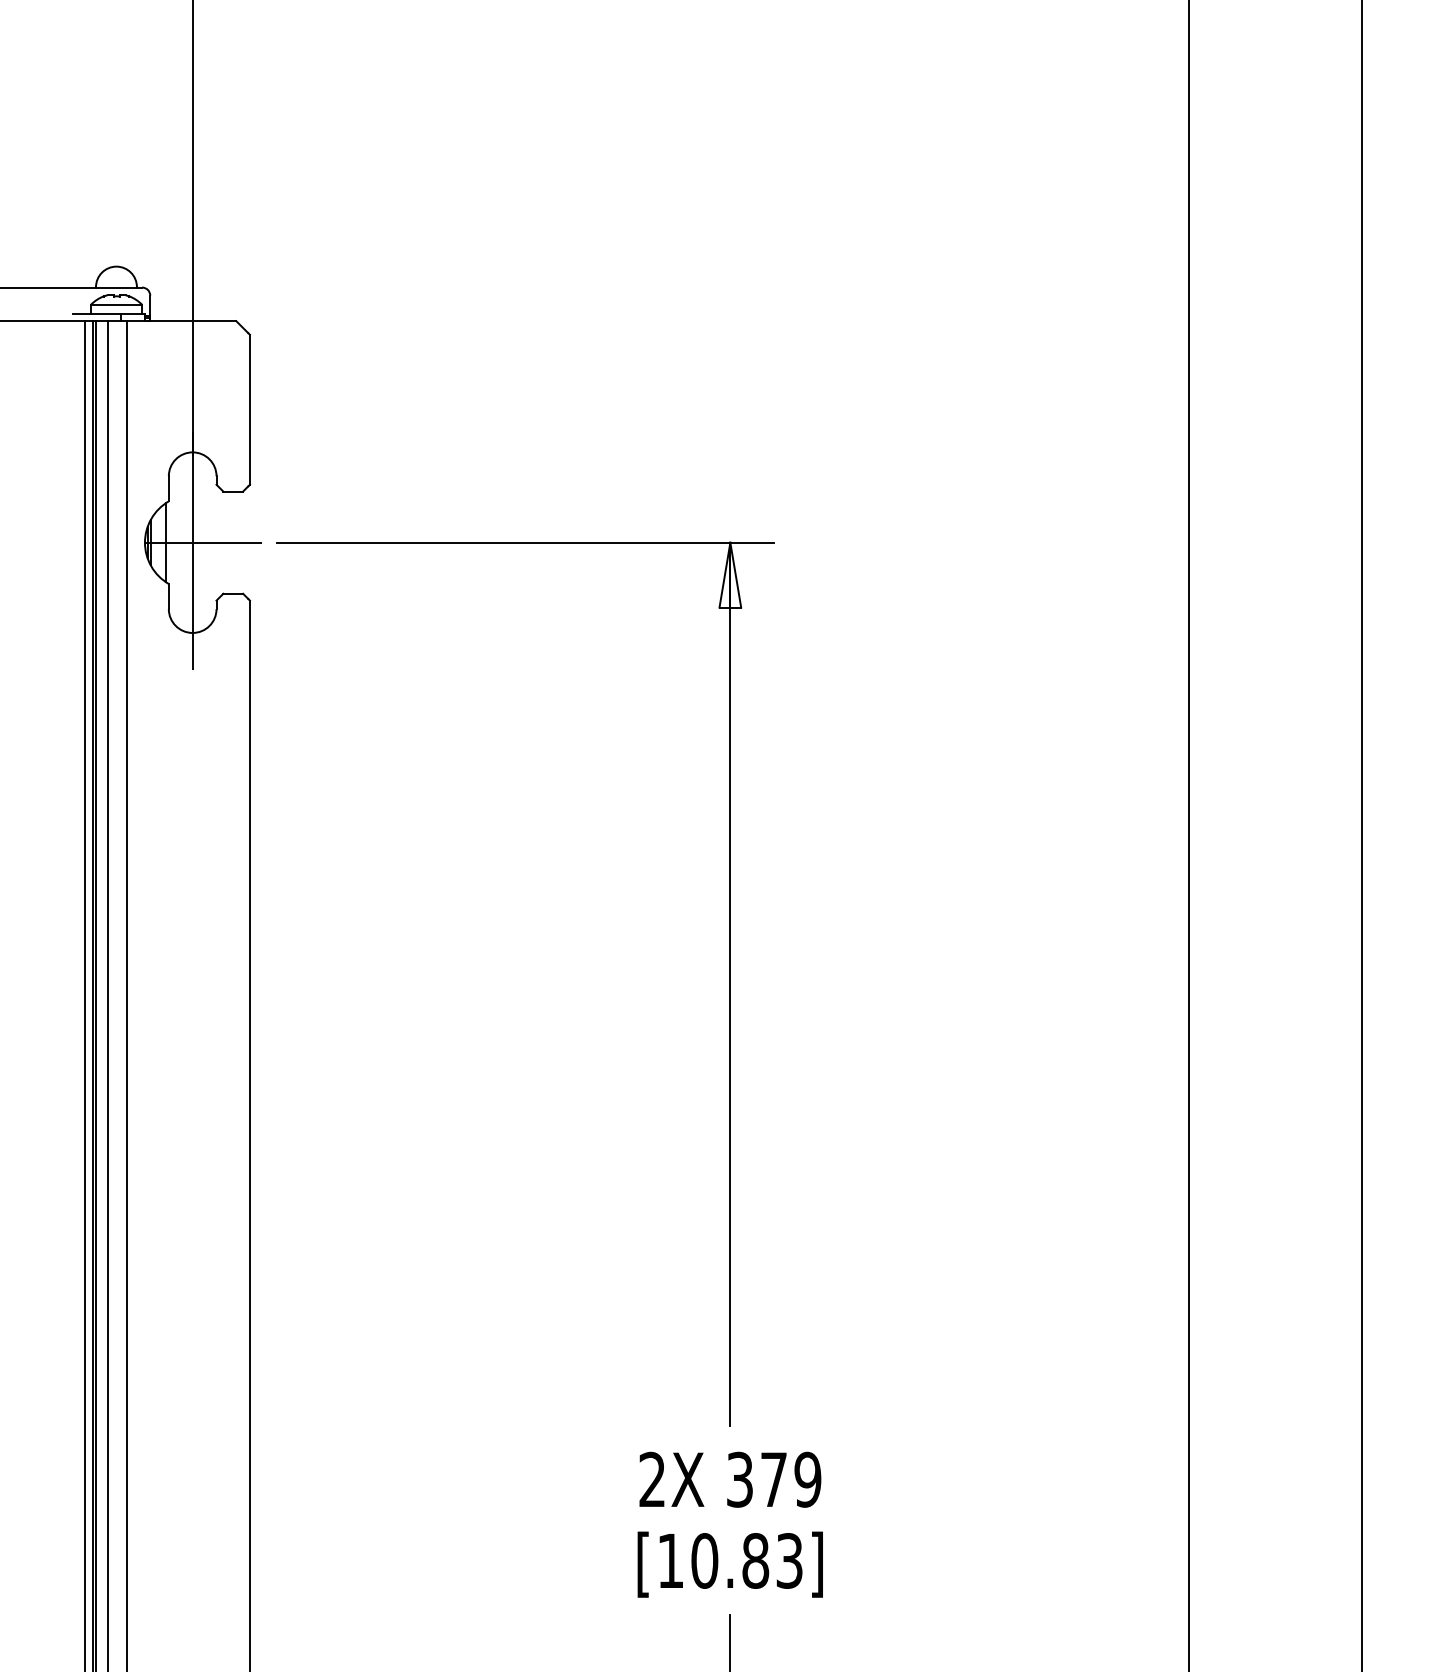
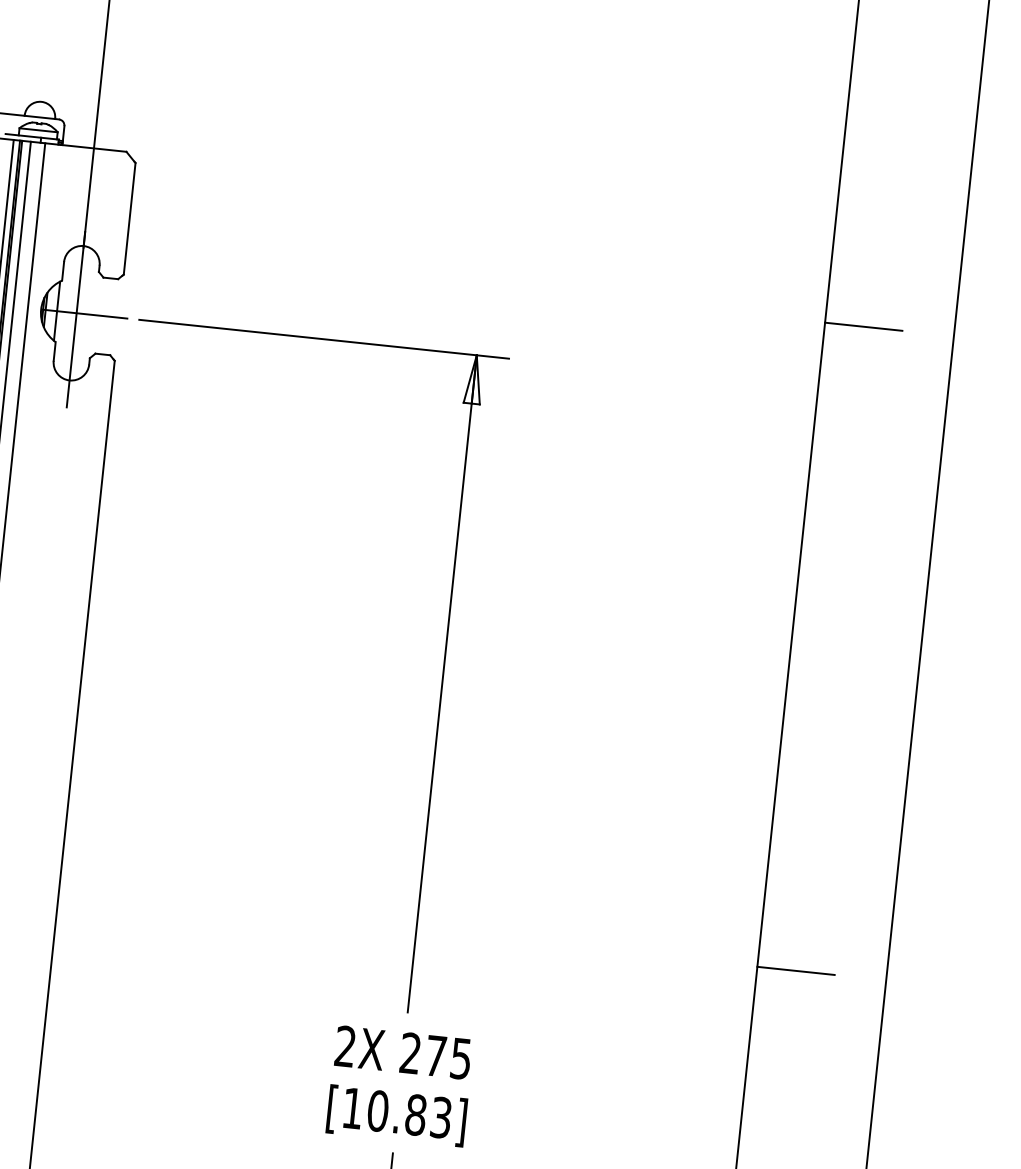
line: (1240, 450) -> (863, 326), added
line: (1240, 1316) -> (795, 971), added
text: (774, 1479) -> (436, 1055), 379 -> 275

